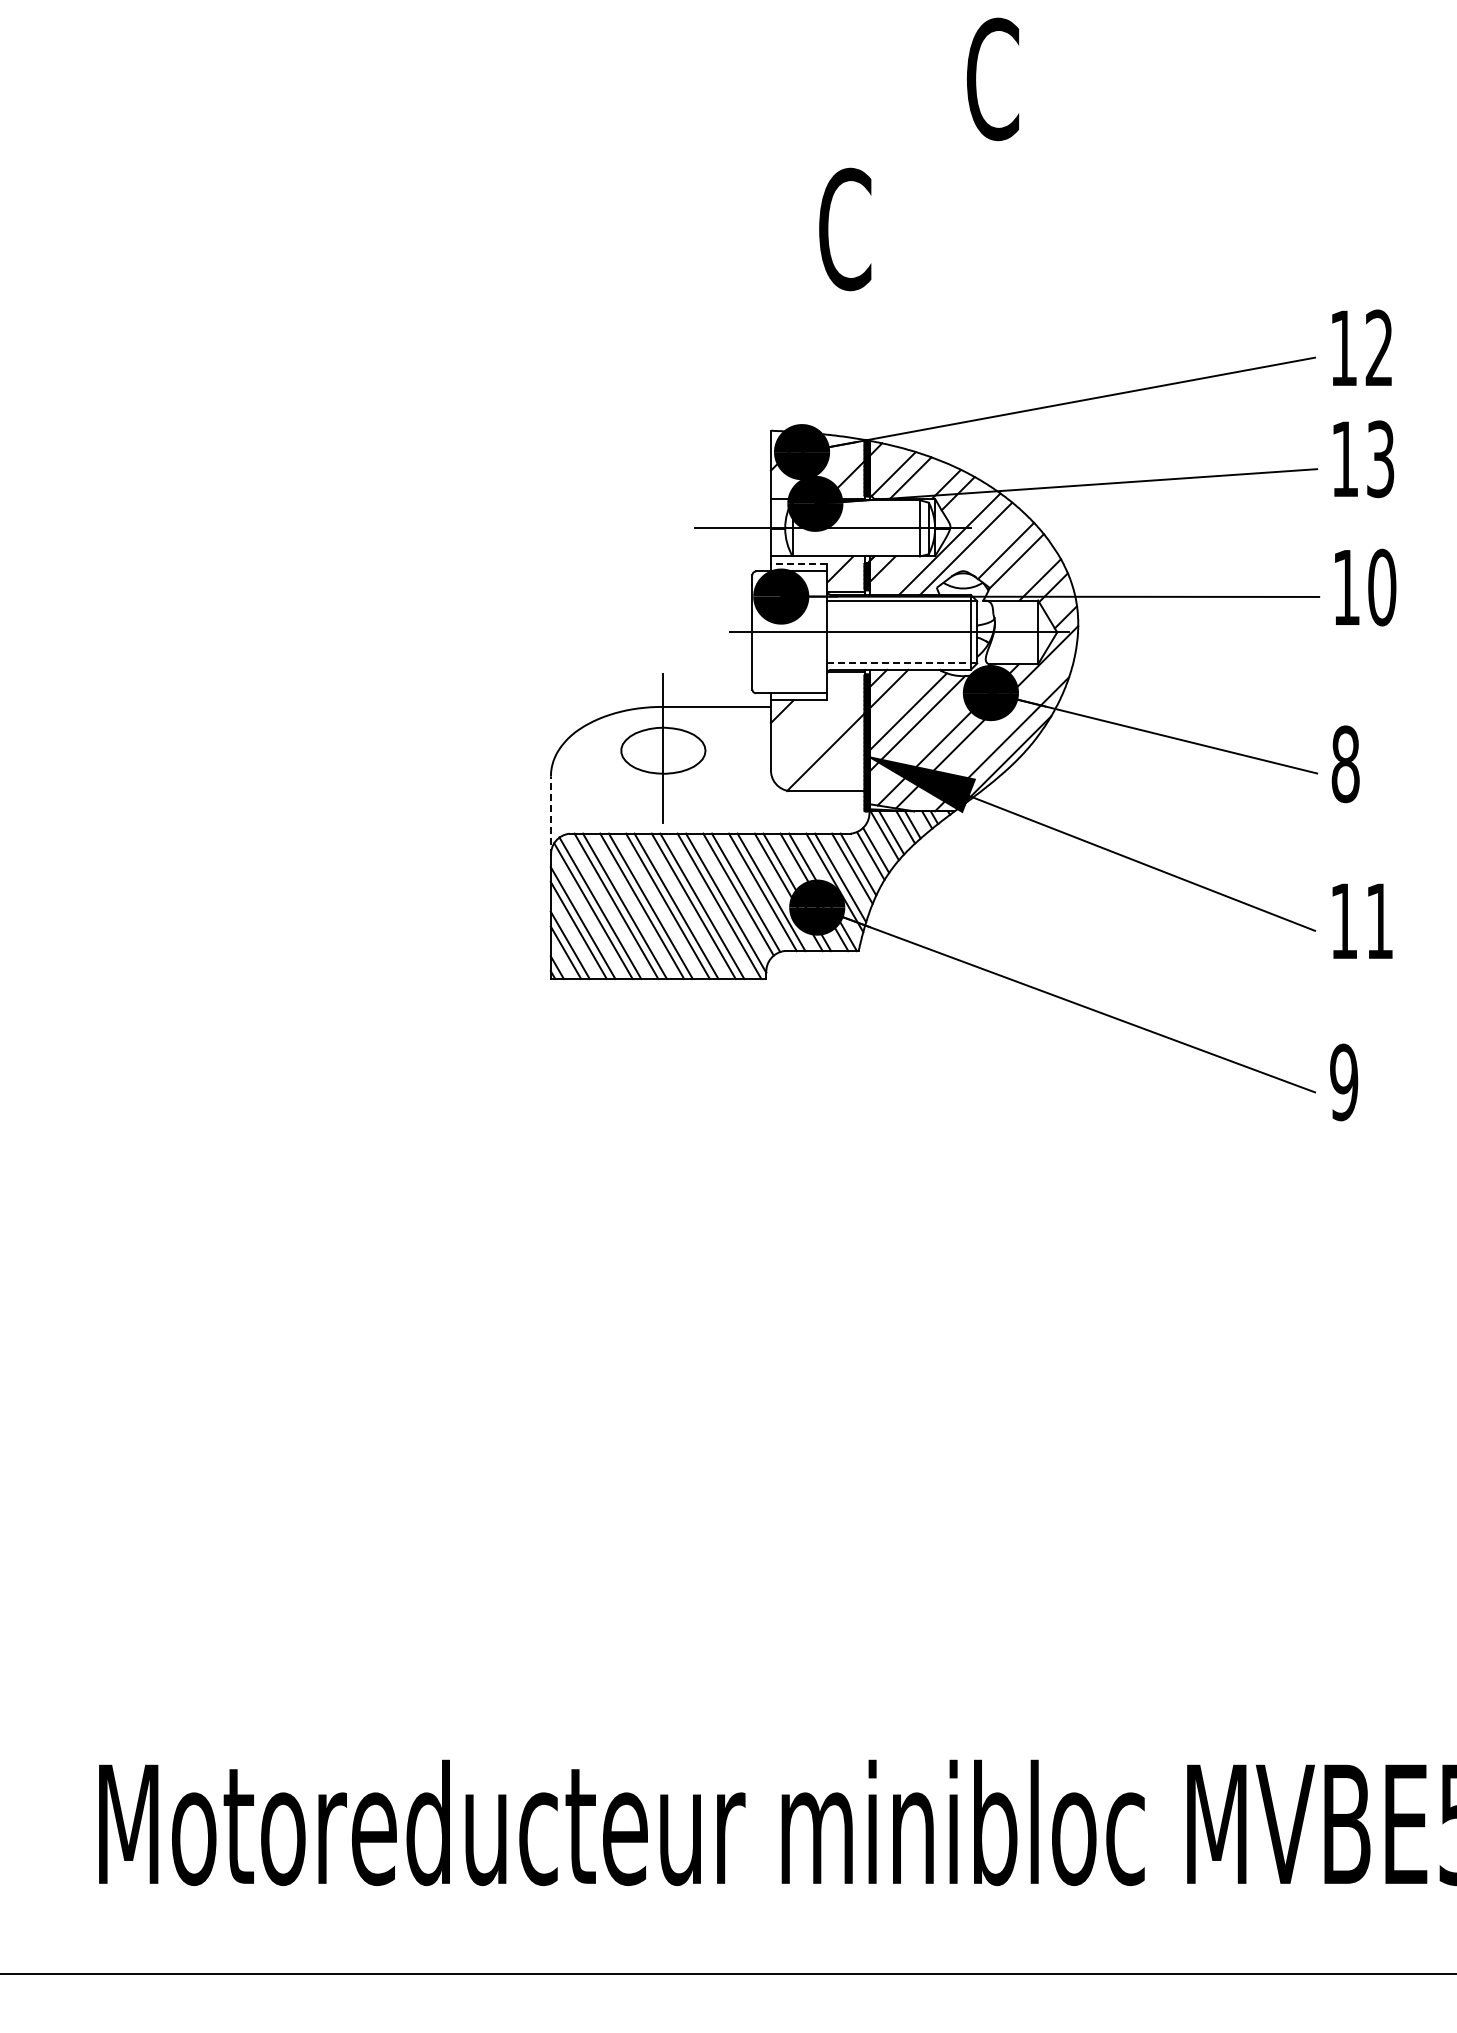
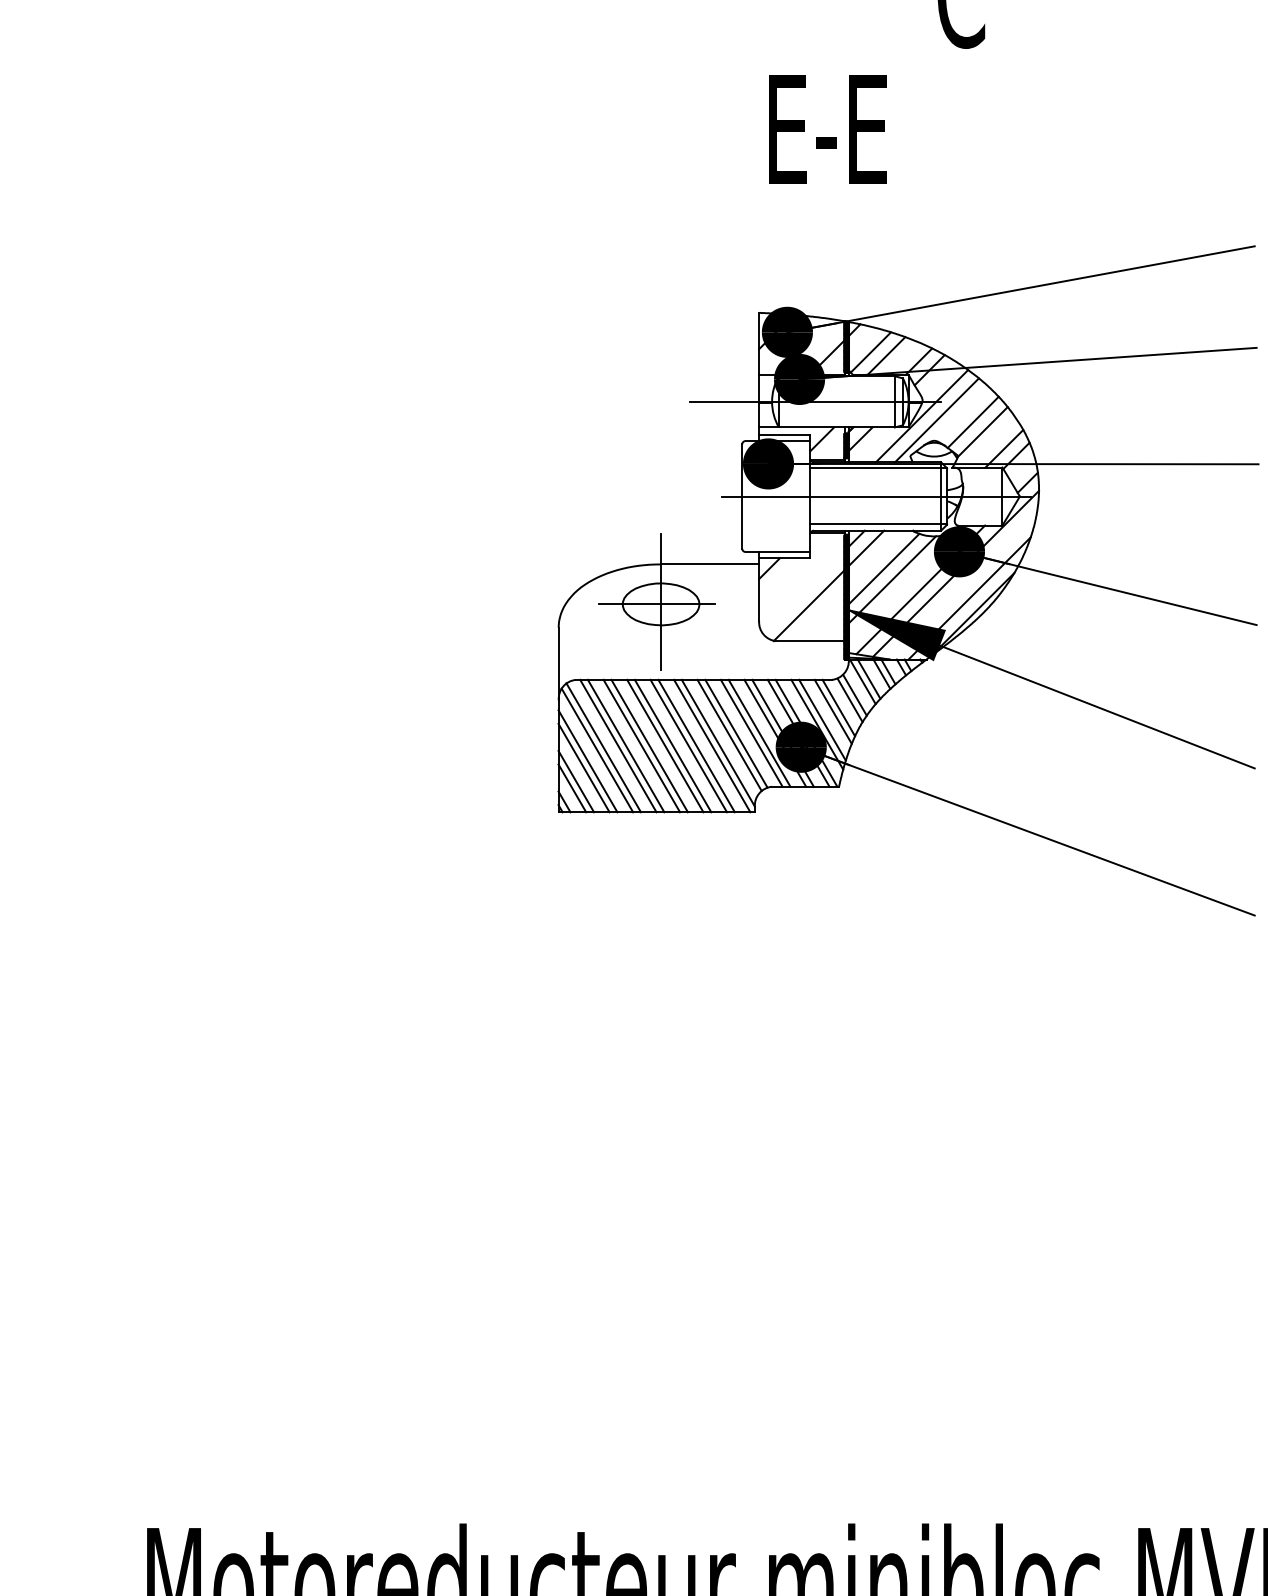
text: (846, 229) -> (827, 129), C -> E-E
line: (798, 564) -> (784, 434), dashed -> solid
line: (902, 662) -> (878, 523), dashed -> solid
line: (658, 750) -> (656, 604), added
line: (550, 816) -> (558, 664), dashed -> solid

